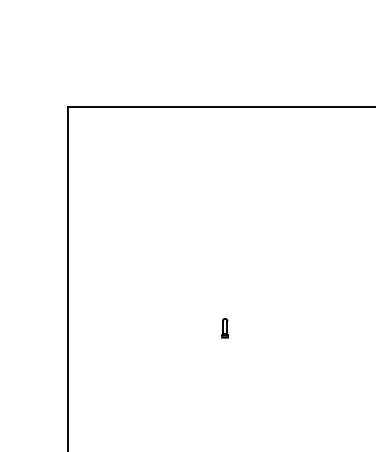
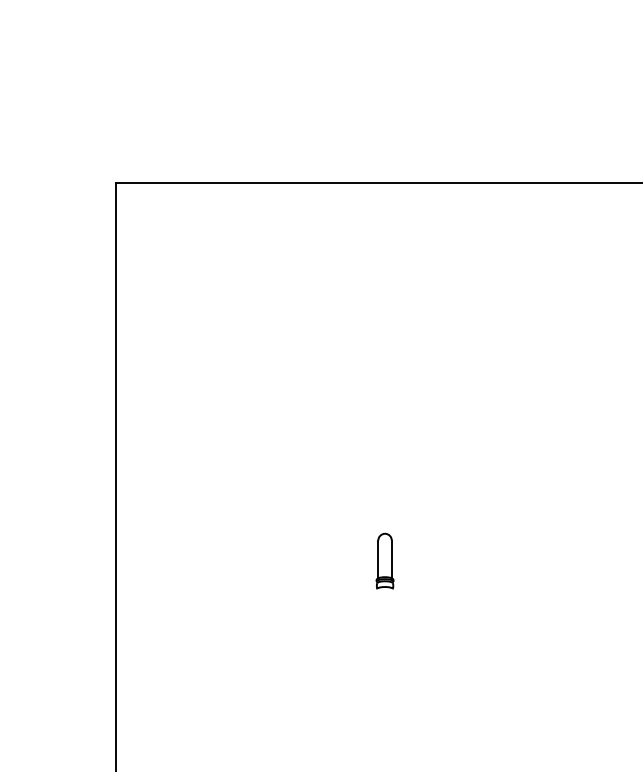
part: (224, 328) -> (383, 561), size x1.67

